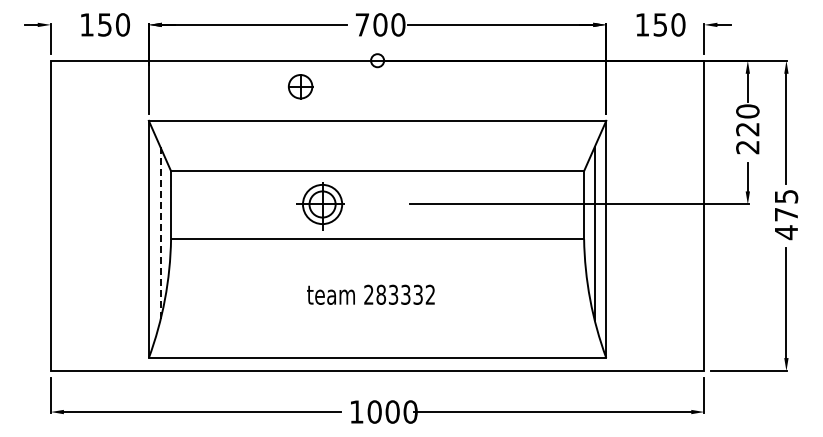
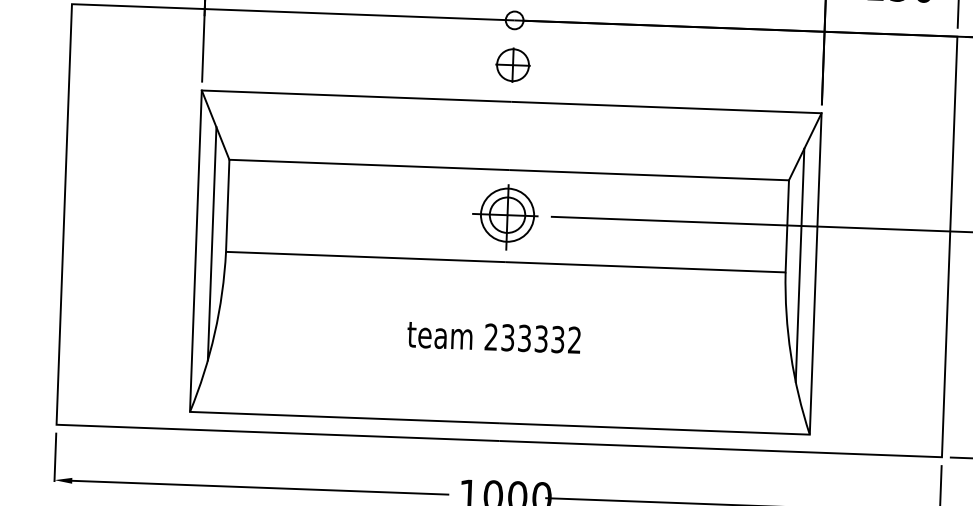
part: (300, 86) -> (512, 64), moved
part: (320, 206) -> (504, 217), moved
line: (160, 234) -> (211, 245), dashed -> solid
text: (381, 294) -> (508, 337), 283332 -> 233332

